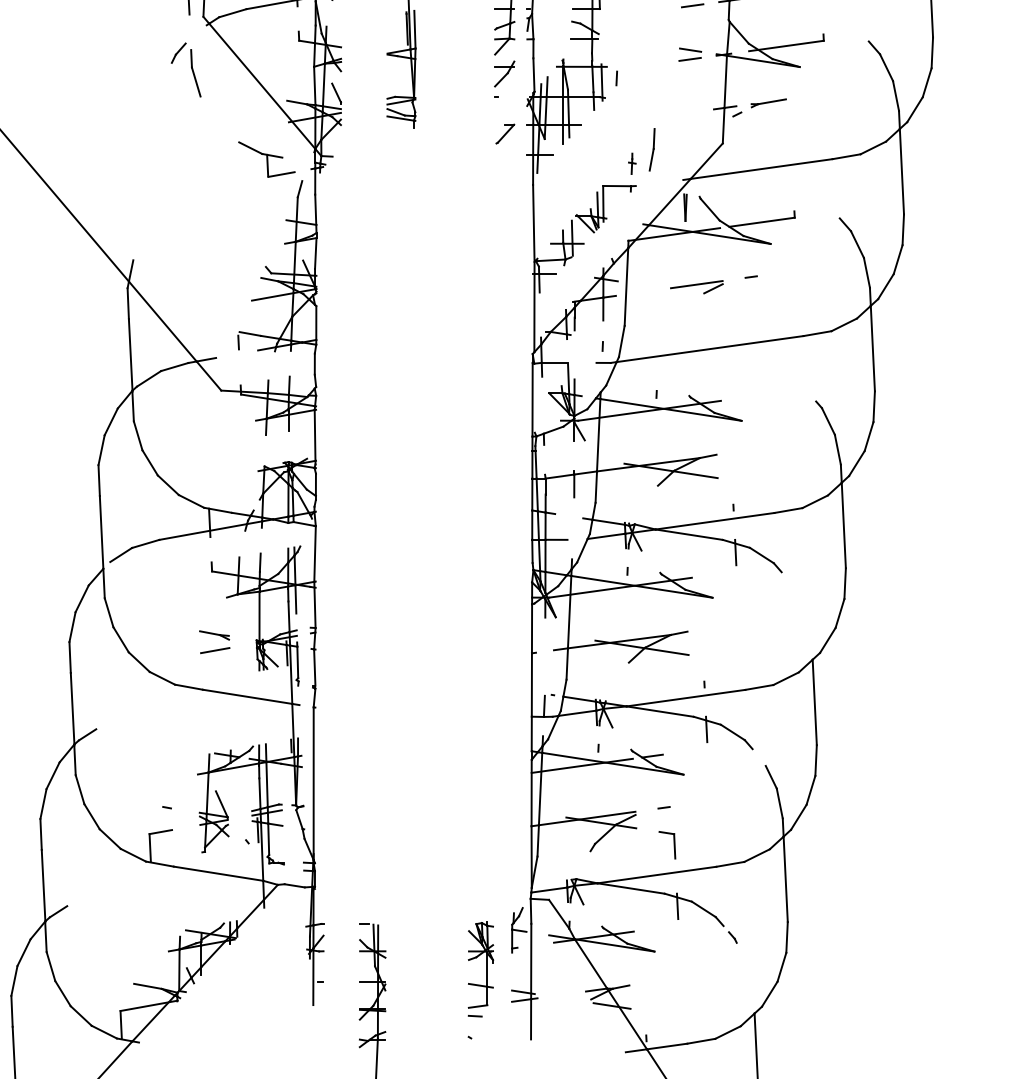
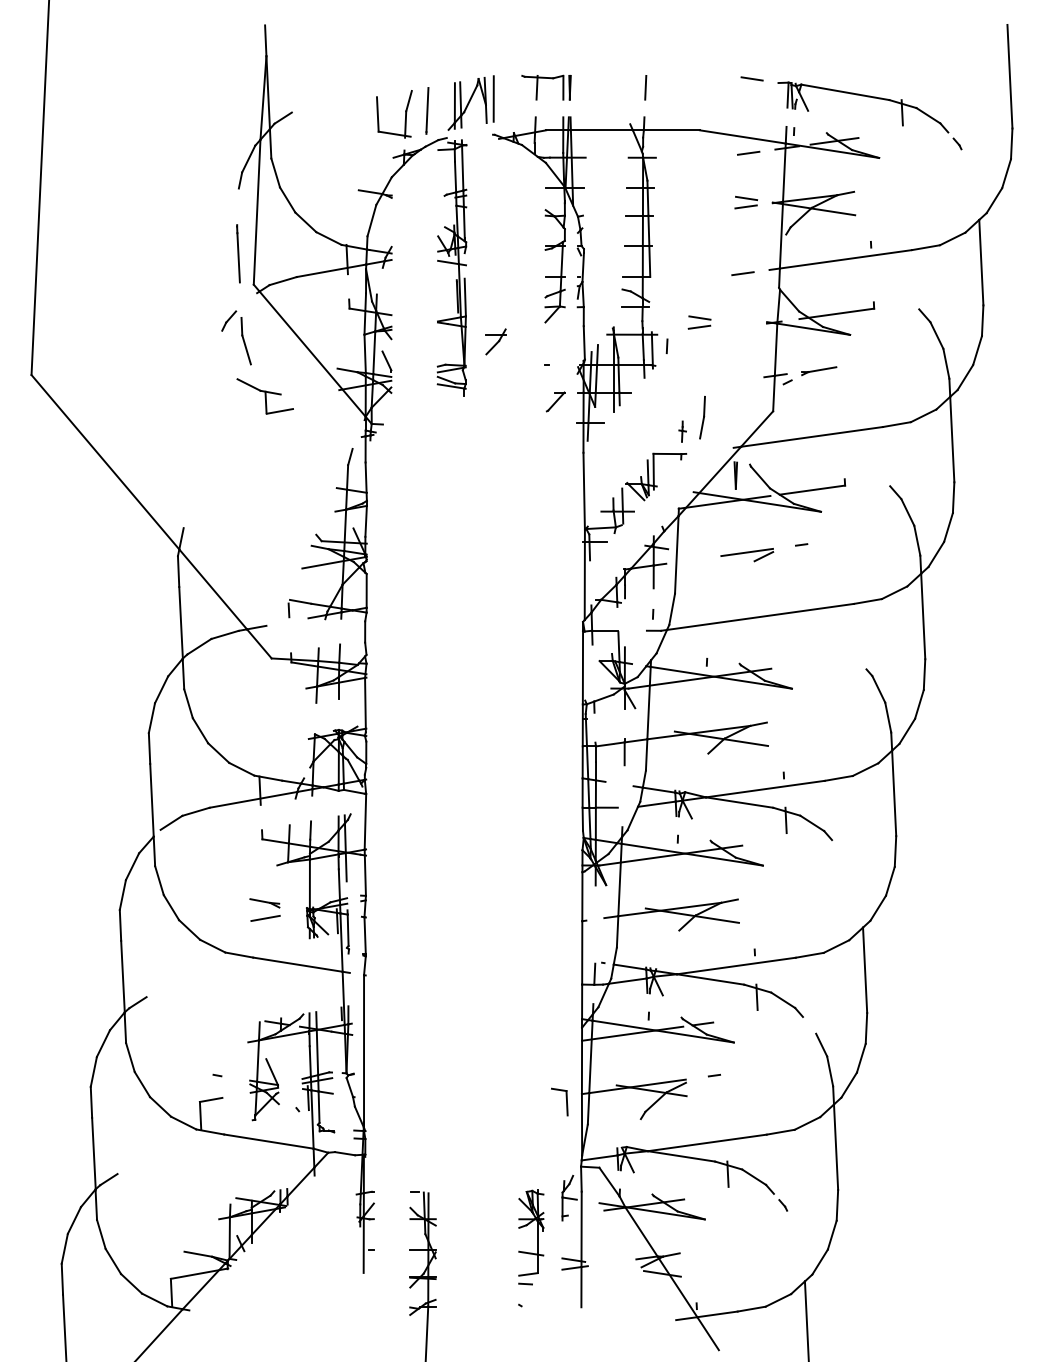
part: (690, 54) -> (699, 322), moved
part: (504, 73) -> (495, 341), moved
part: (266, 159) -> (264, 396), moved
part: (674, 844) -> (566, 1101), moved

